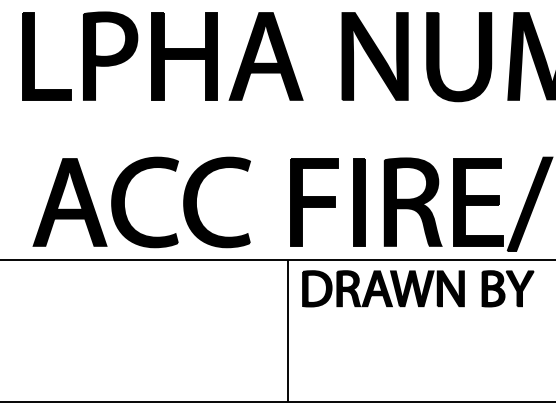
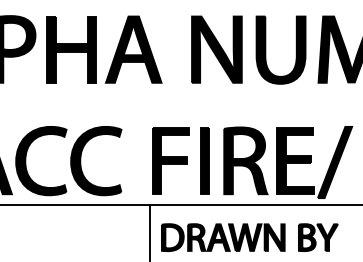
part: (418, 288) -> (250, 237), moved

